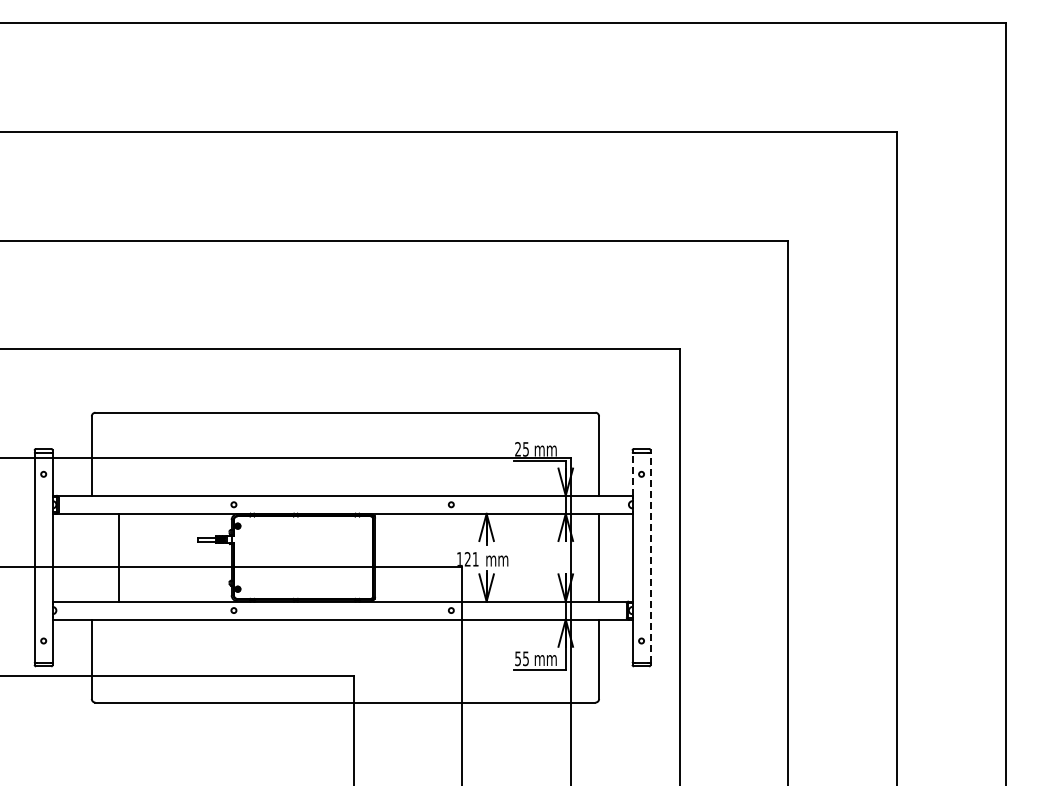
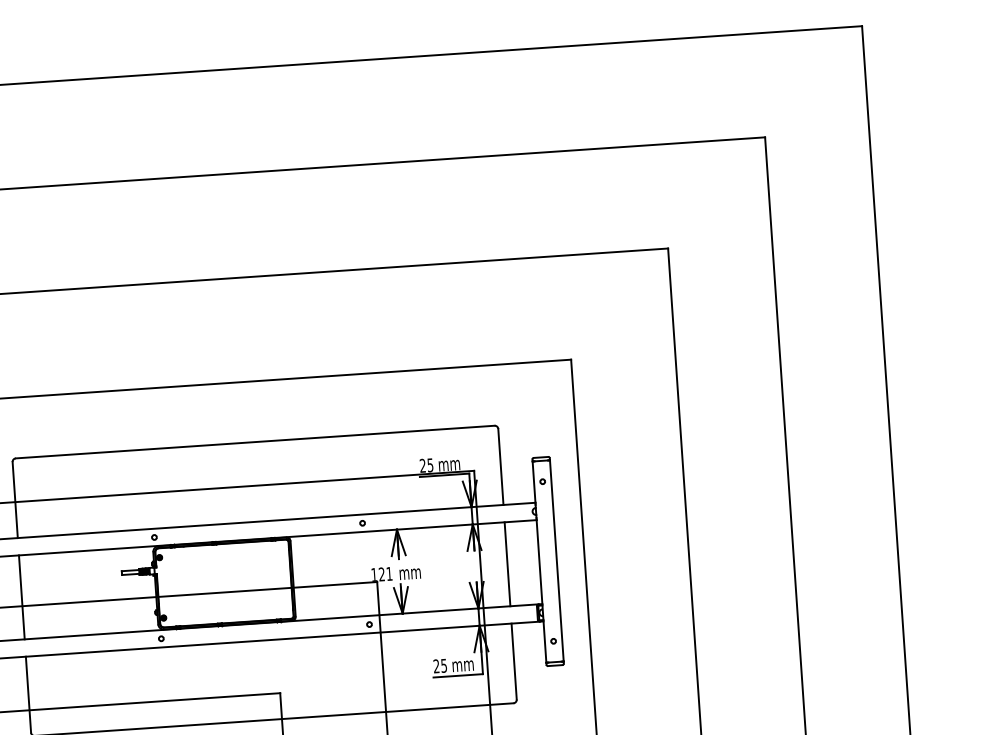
line: (632, 474) -> (534, 482), dashed -> solid
line: (118, 557) -> (21, 597), moved
line: (650, 557) -> (556, 560), dashed -> solid
text: (517, 658) -> (435, 666), 55 -> 25

